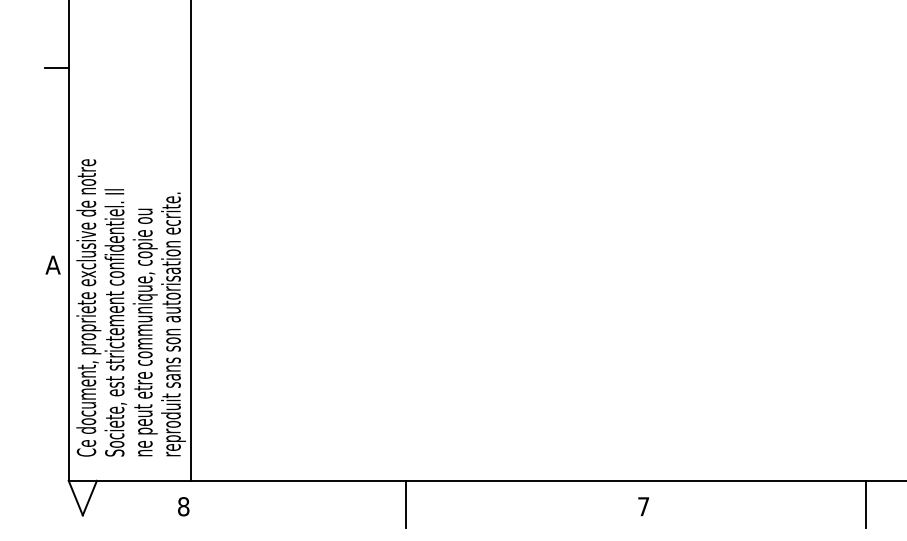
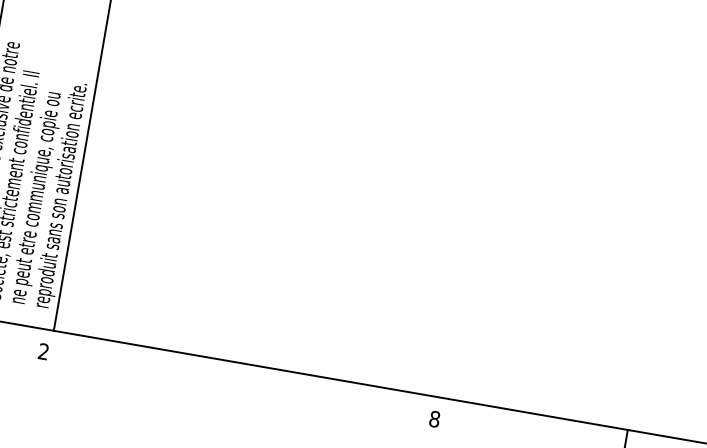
line: (406, 503) -> (233, 381), removed
text: (183, 506) -> (43, 351), 8 -> 2
text: (643, 506) -> (434, 419), 7 -> 8

